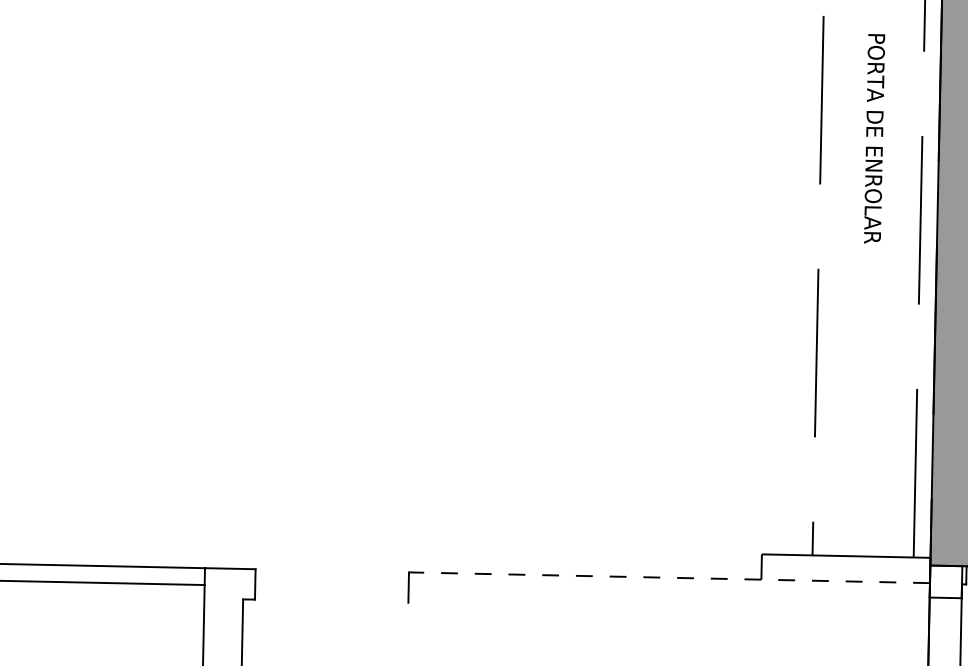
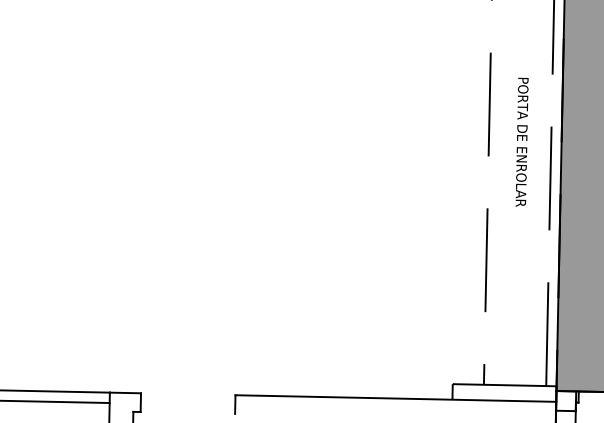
text: (873, 137) -> (521, 141), moved
line: (668, 577) -> (395, 398), dashed -> solid

